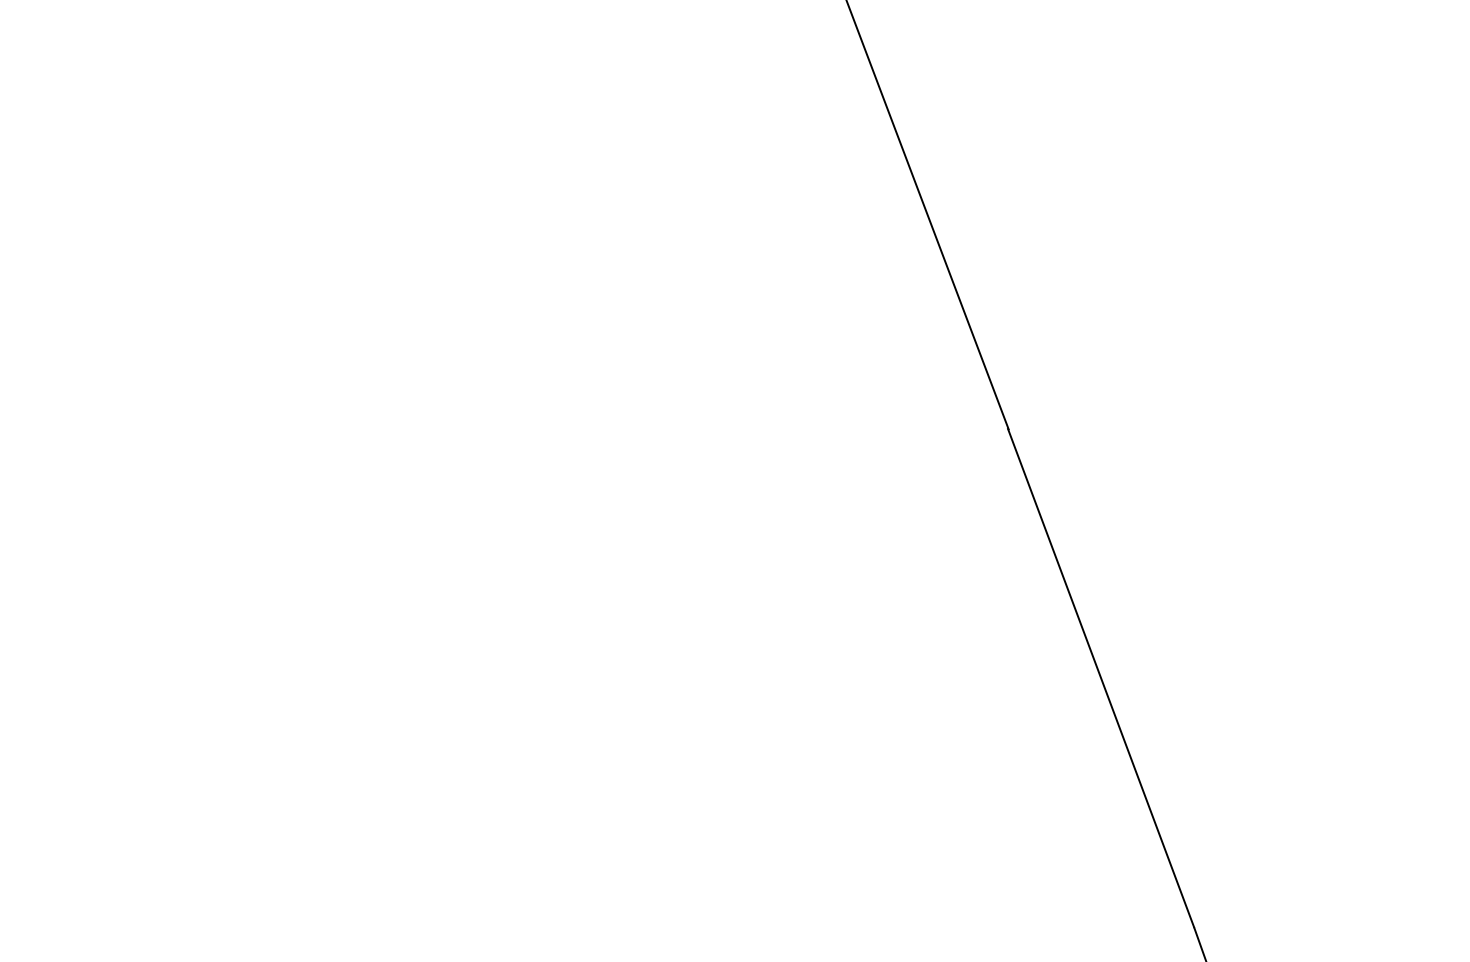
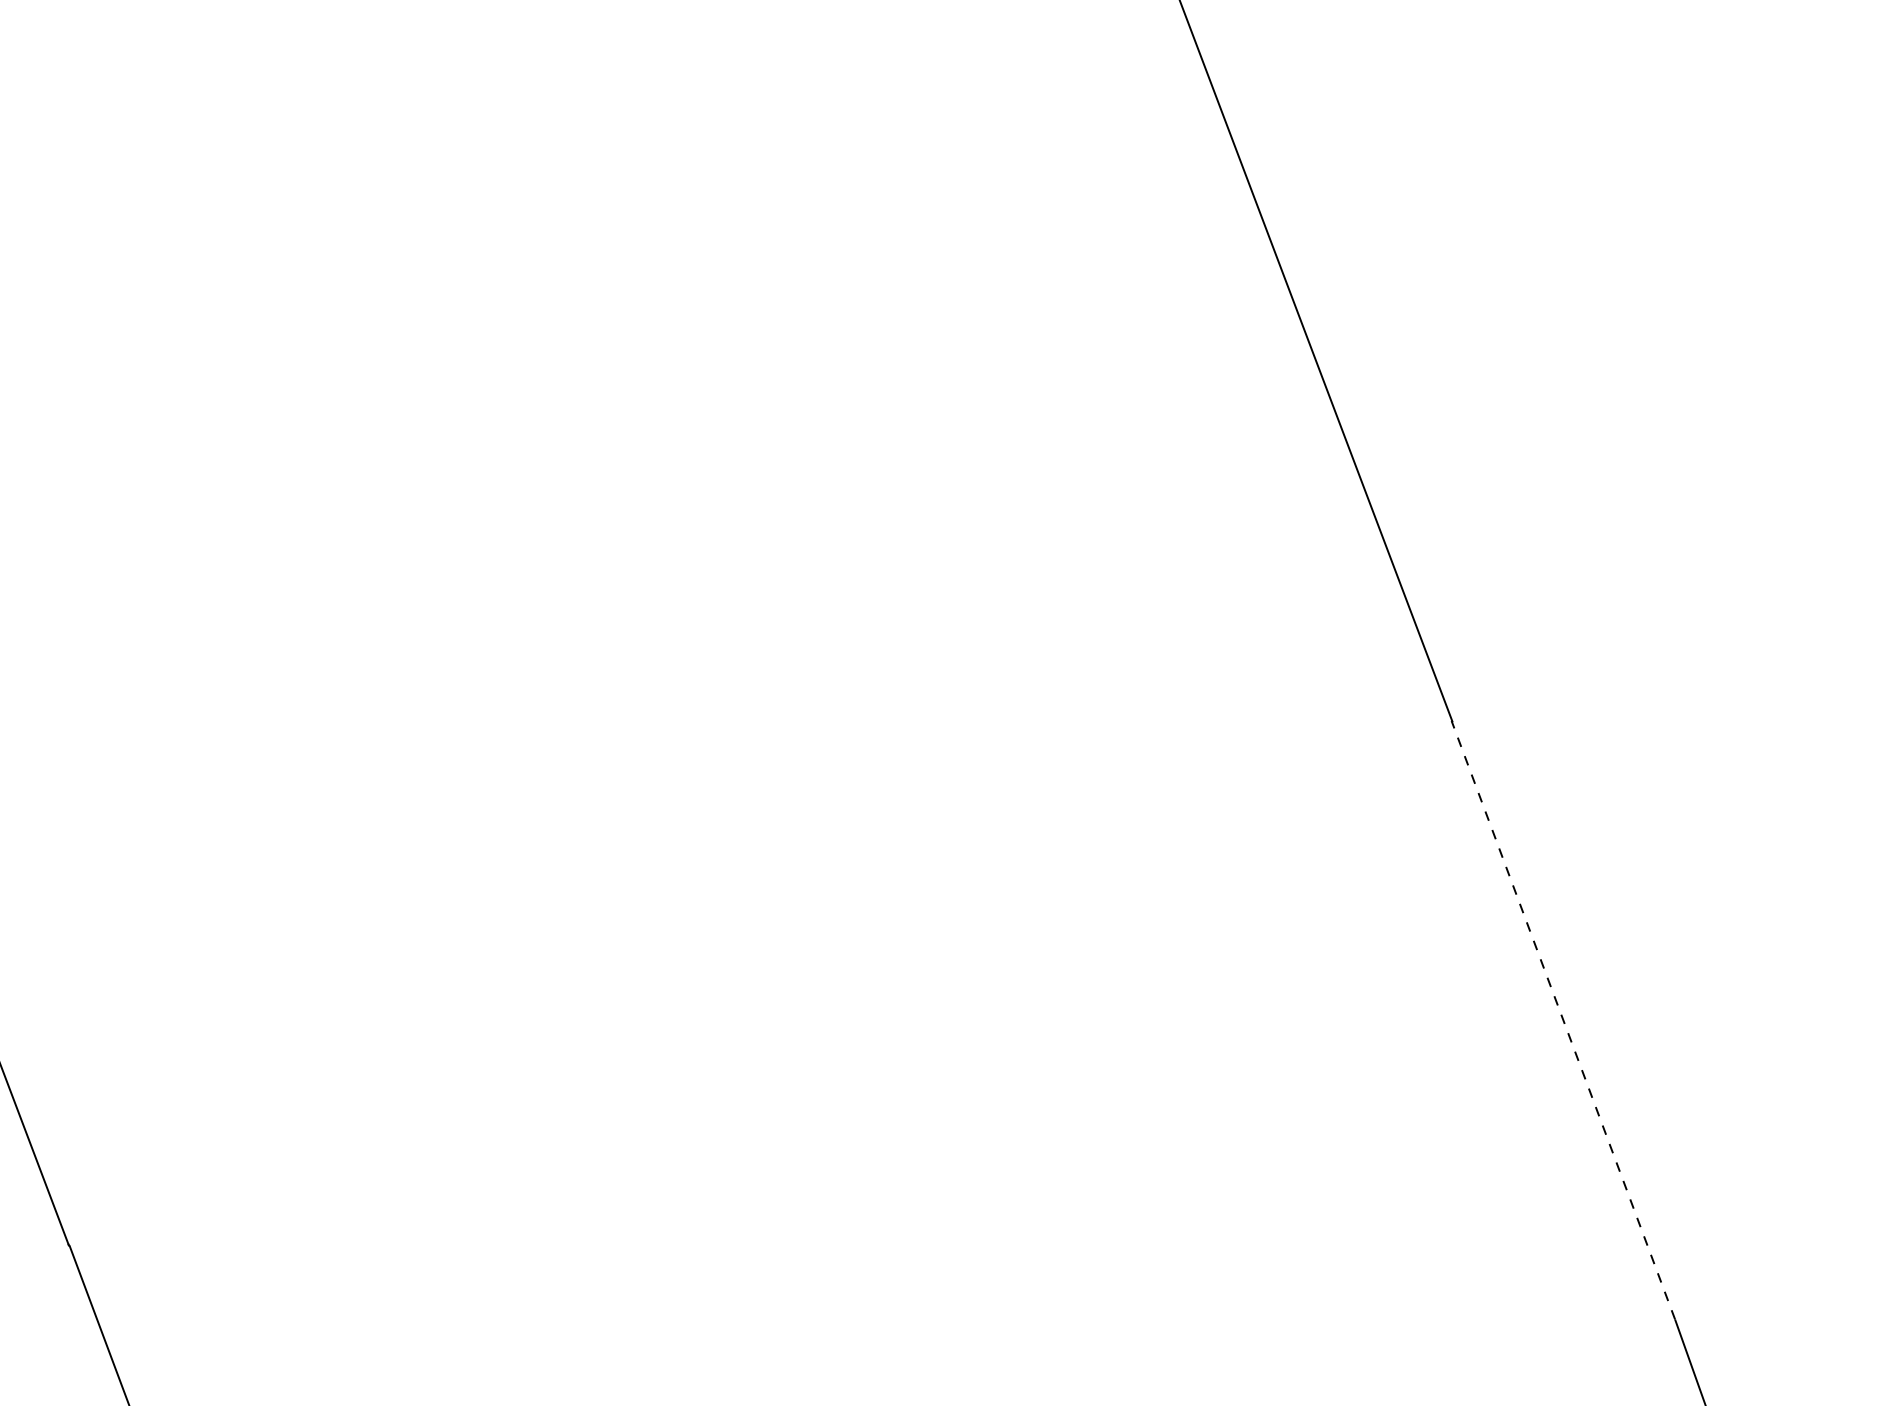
line: (1101, 677) -> (1563, 1019), solid -> dashed

